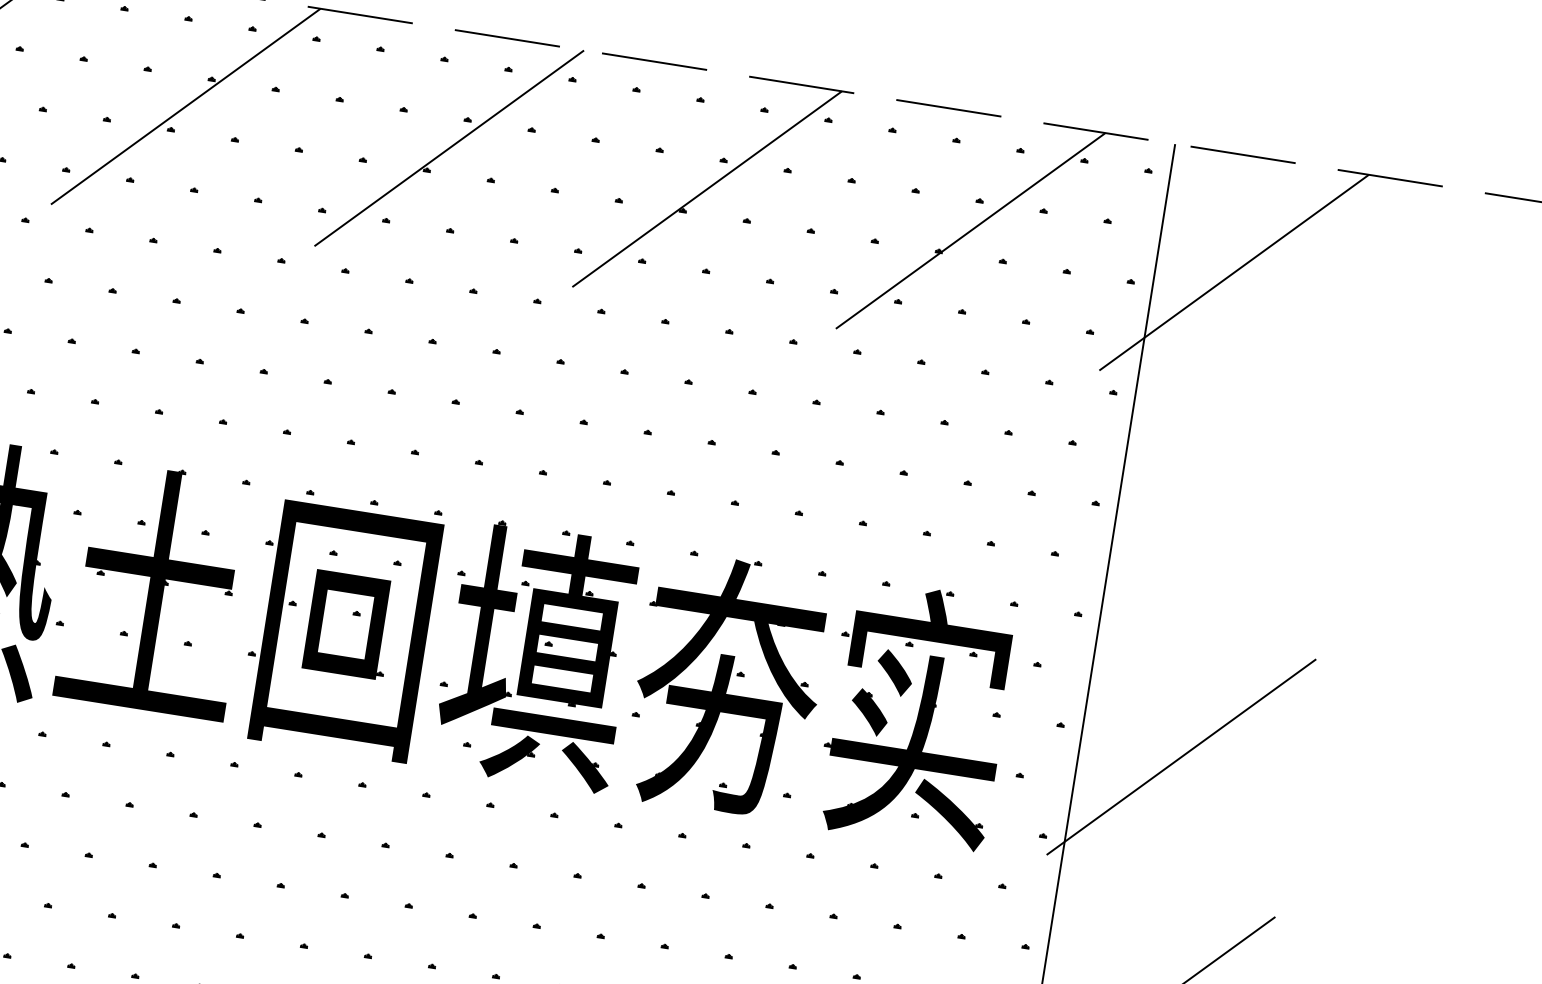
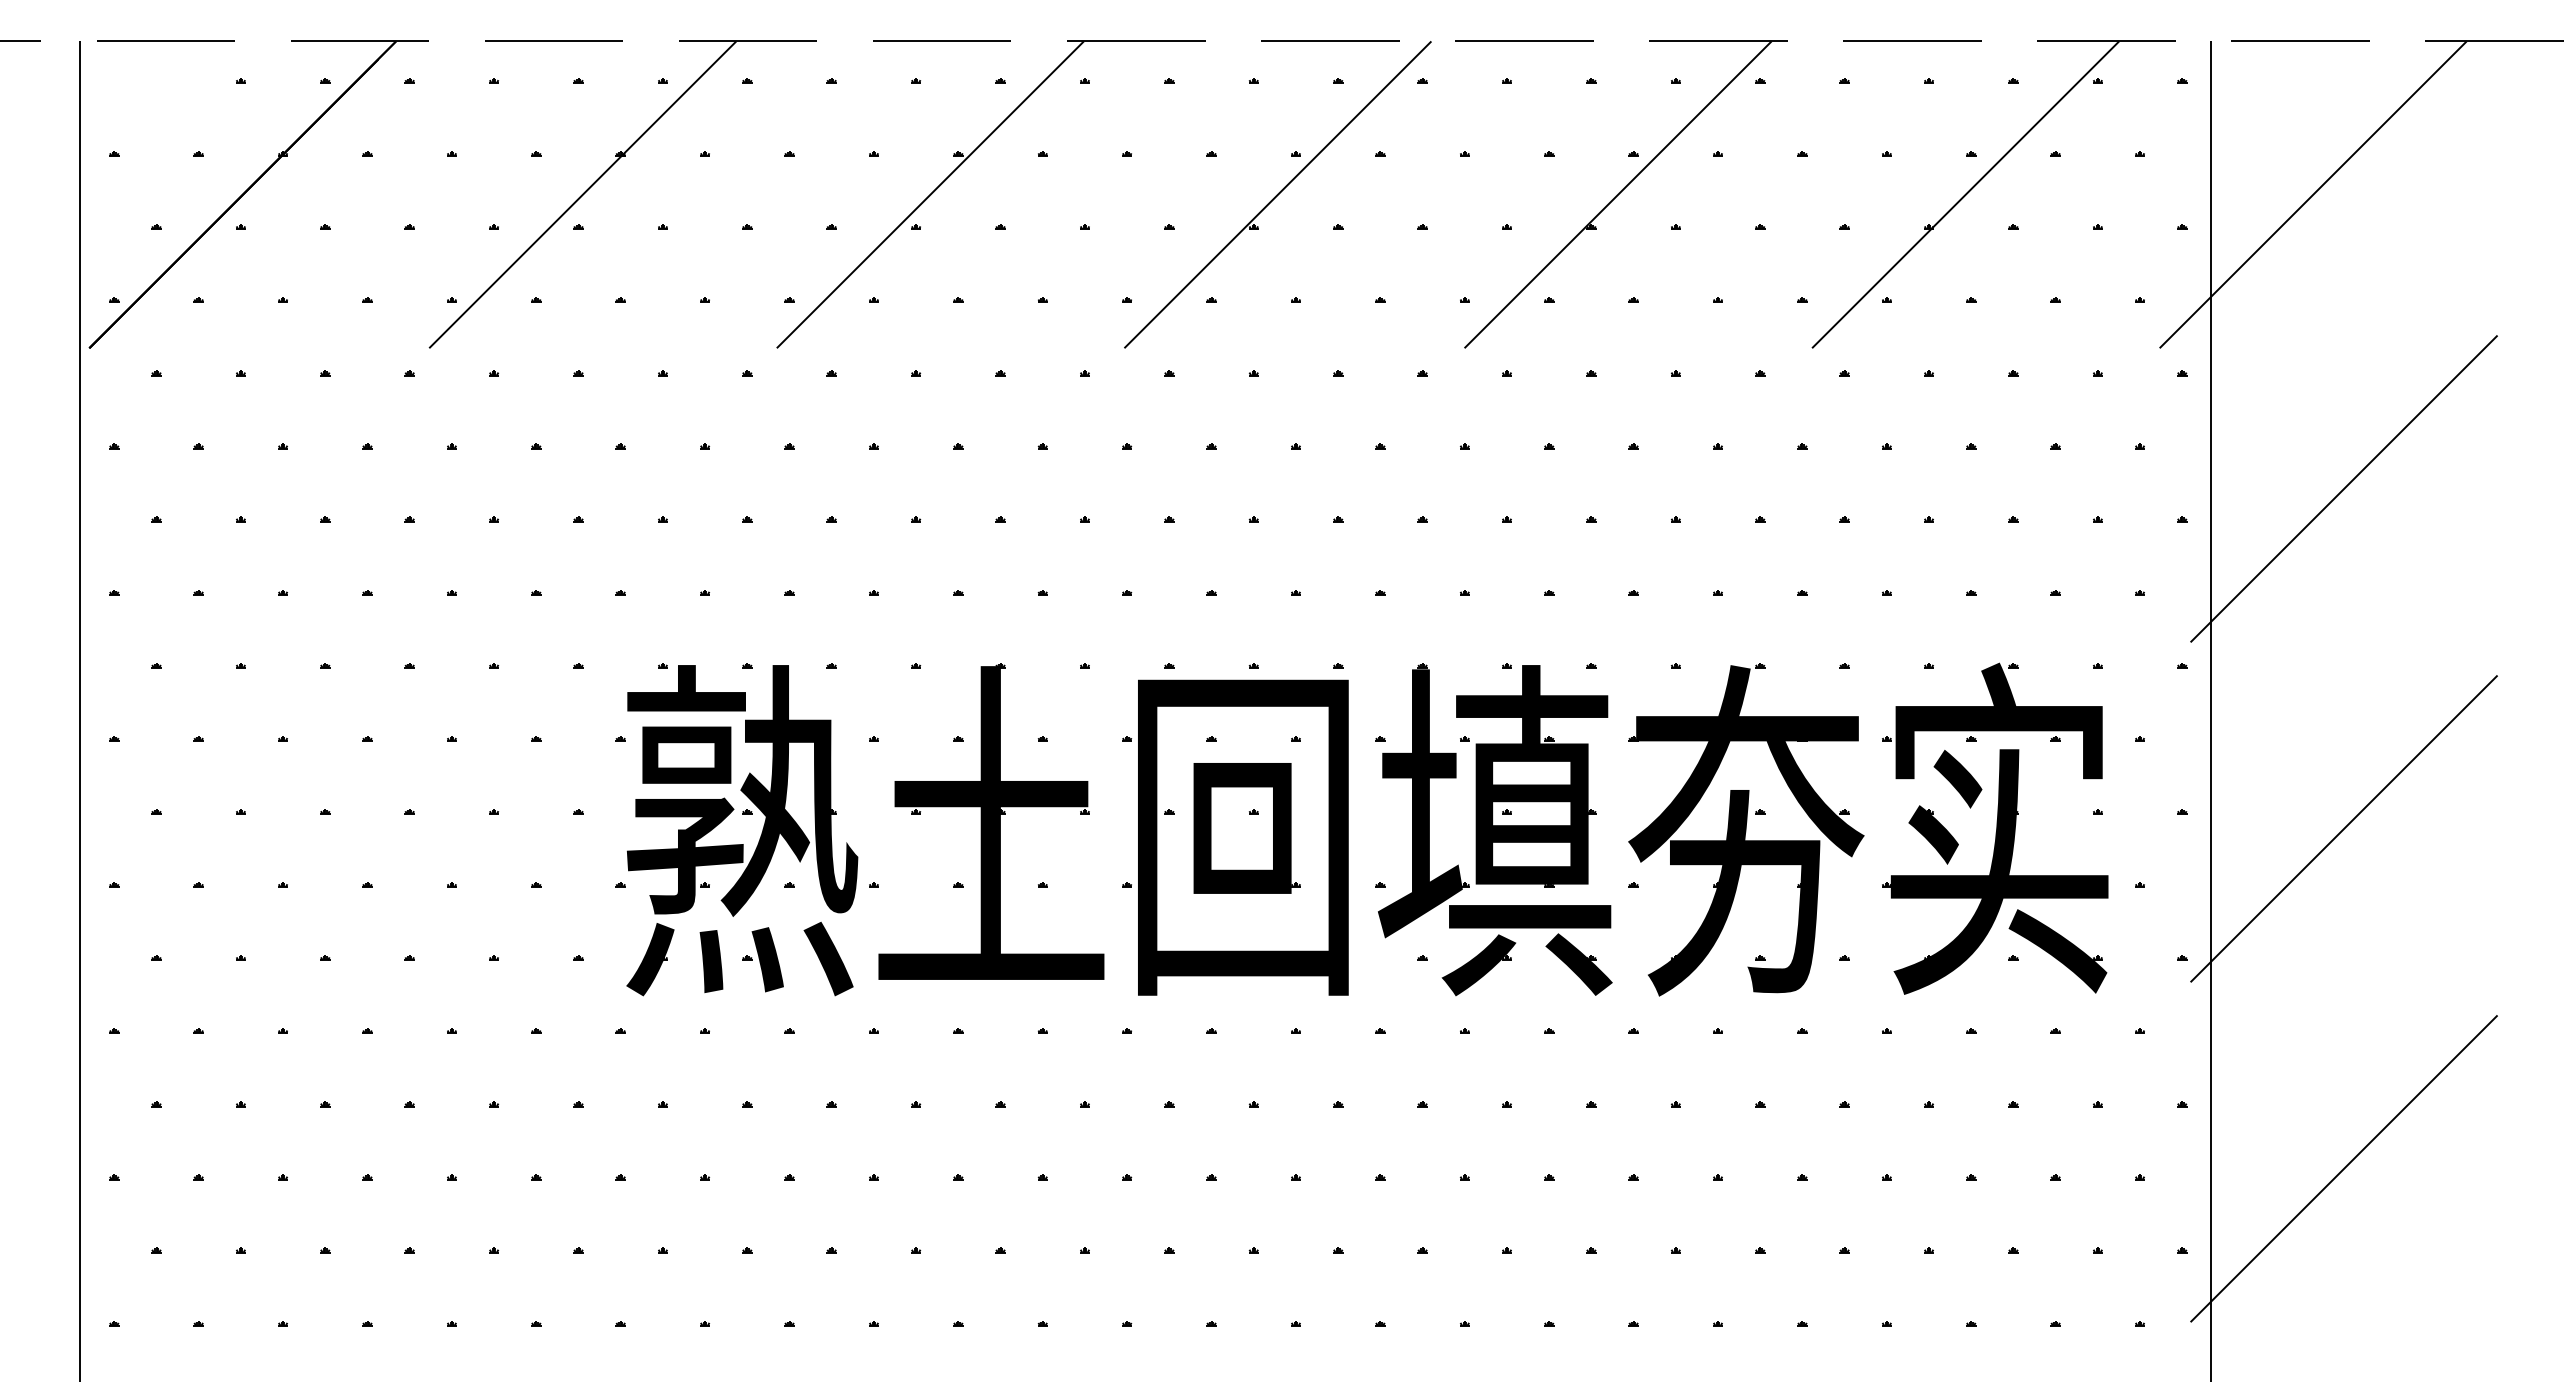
line: (1221, 498) -> (2343, 488), added

